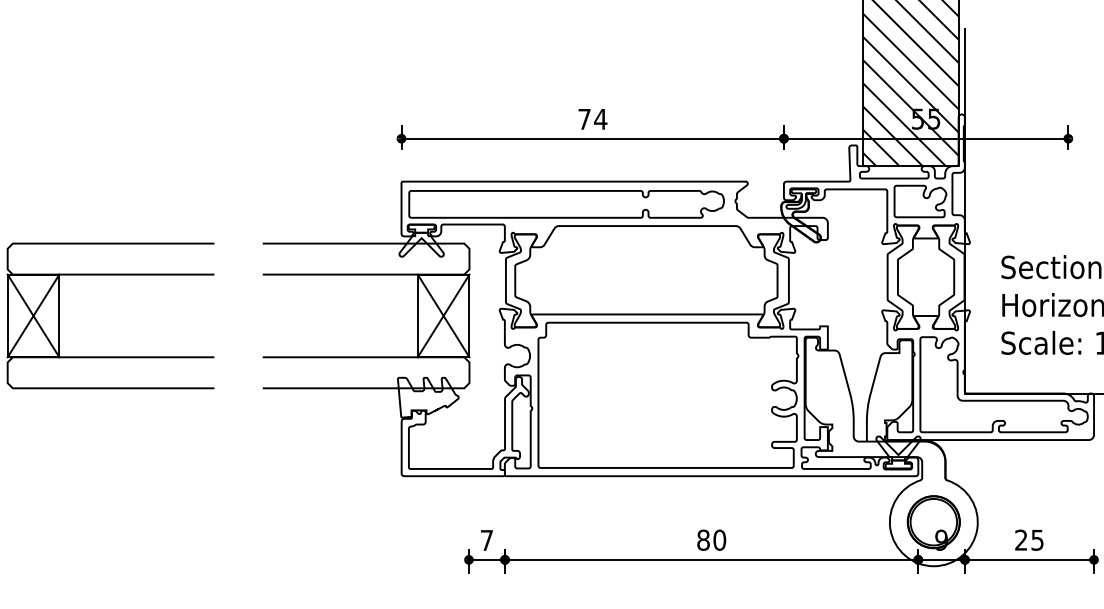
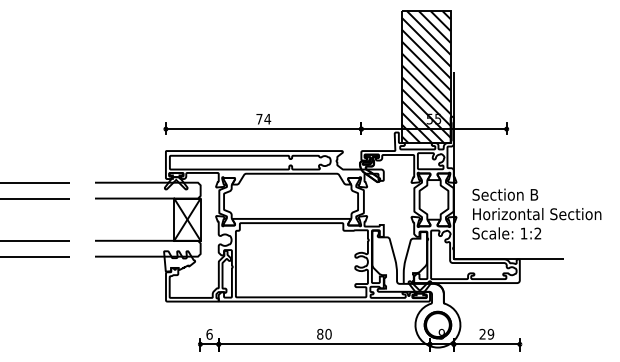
text: (1036, 538) -> (490, 333), 25 -> 29
text: (486, 540) -> (209, 334), 7 -> 6

